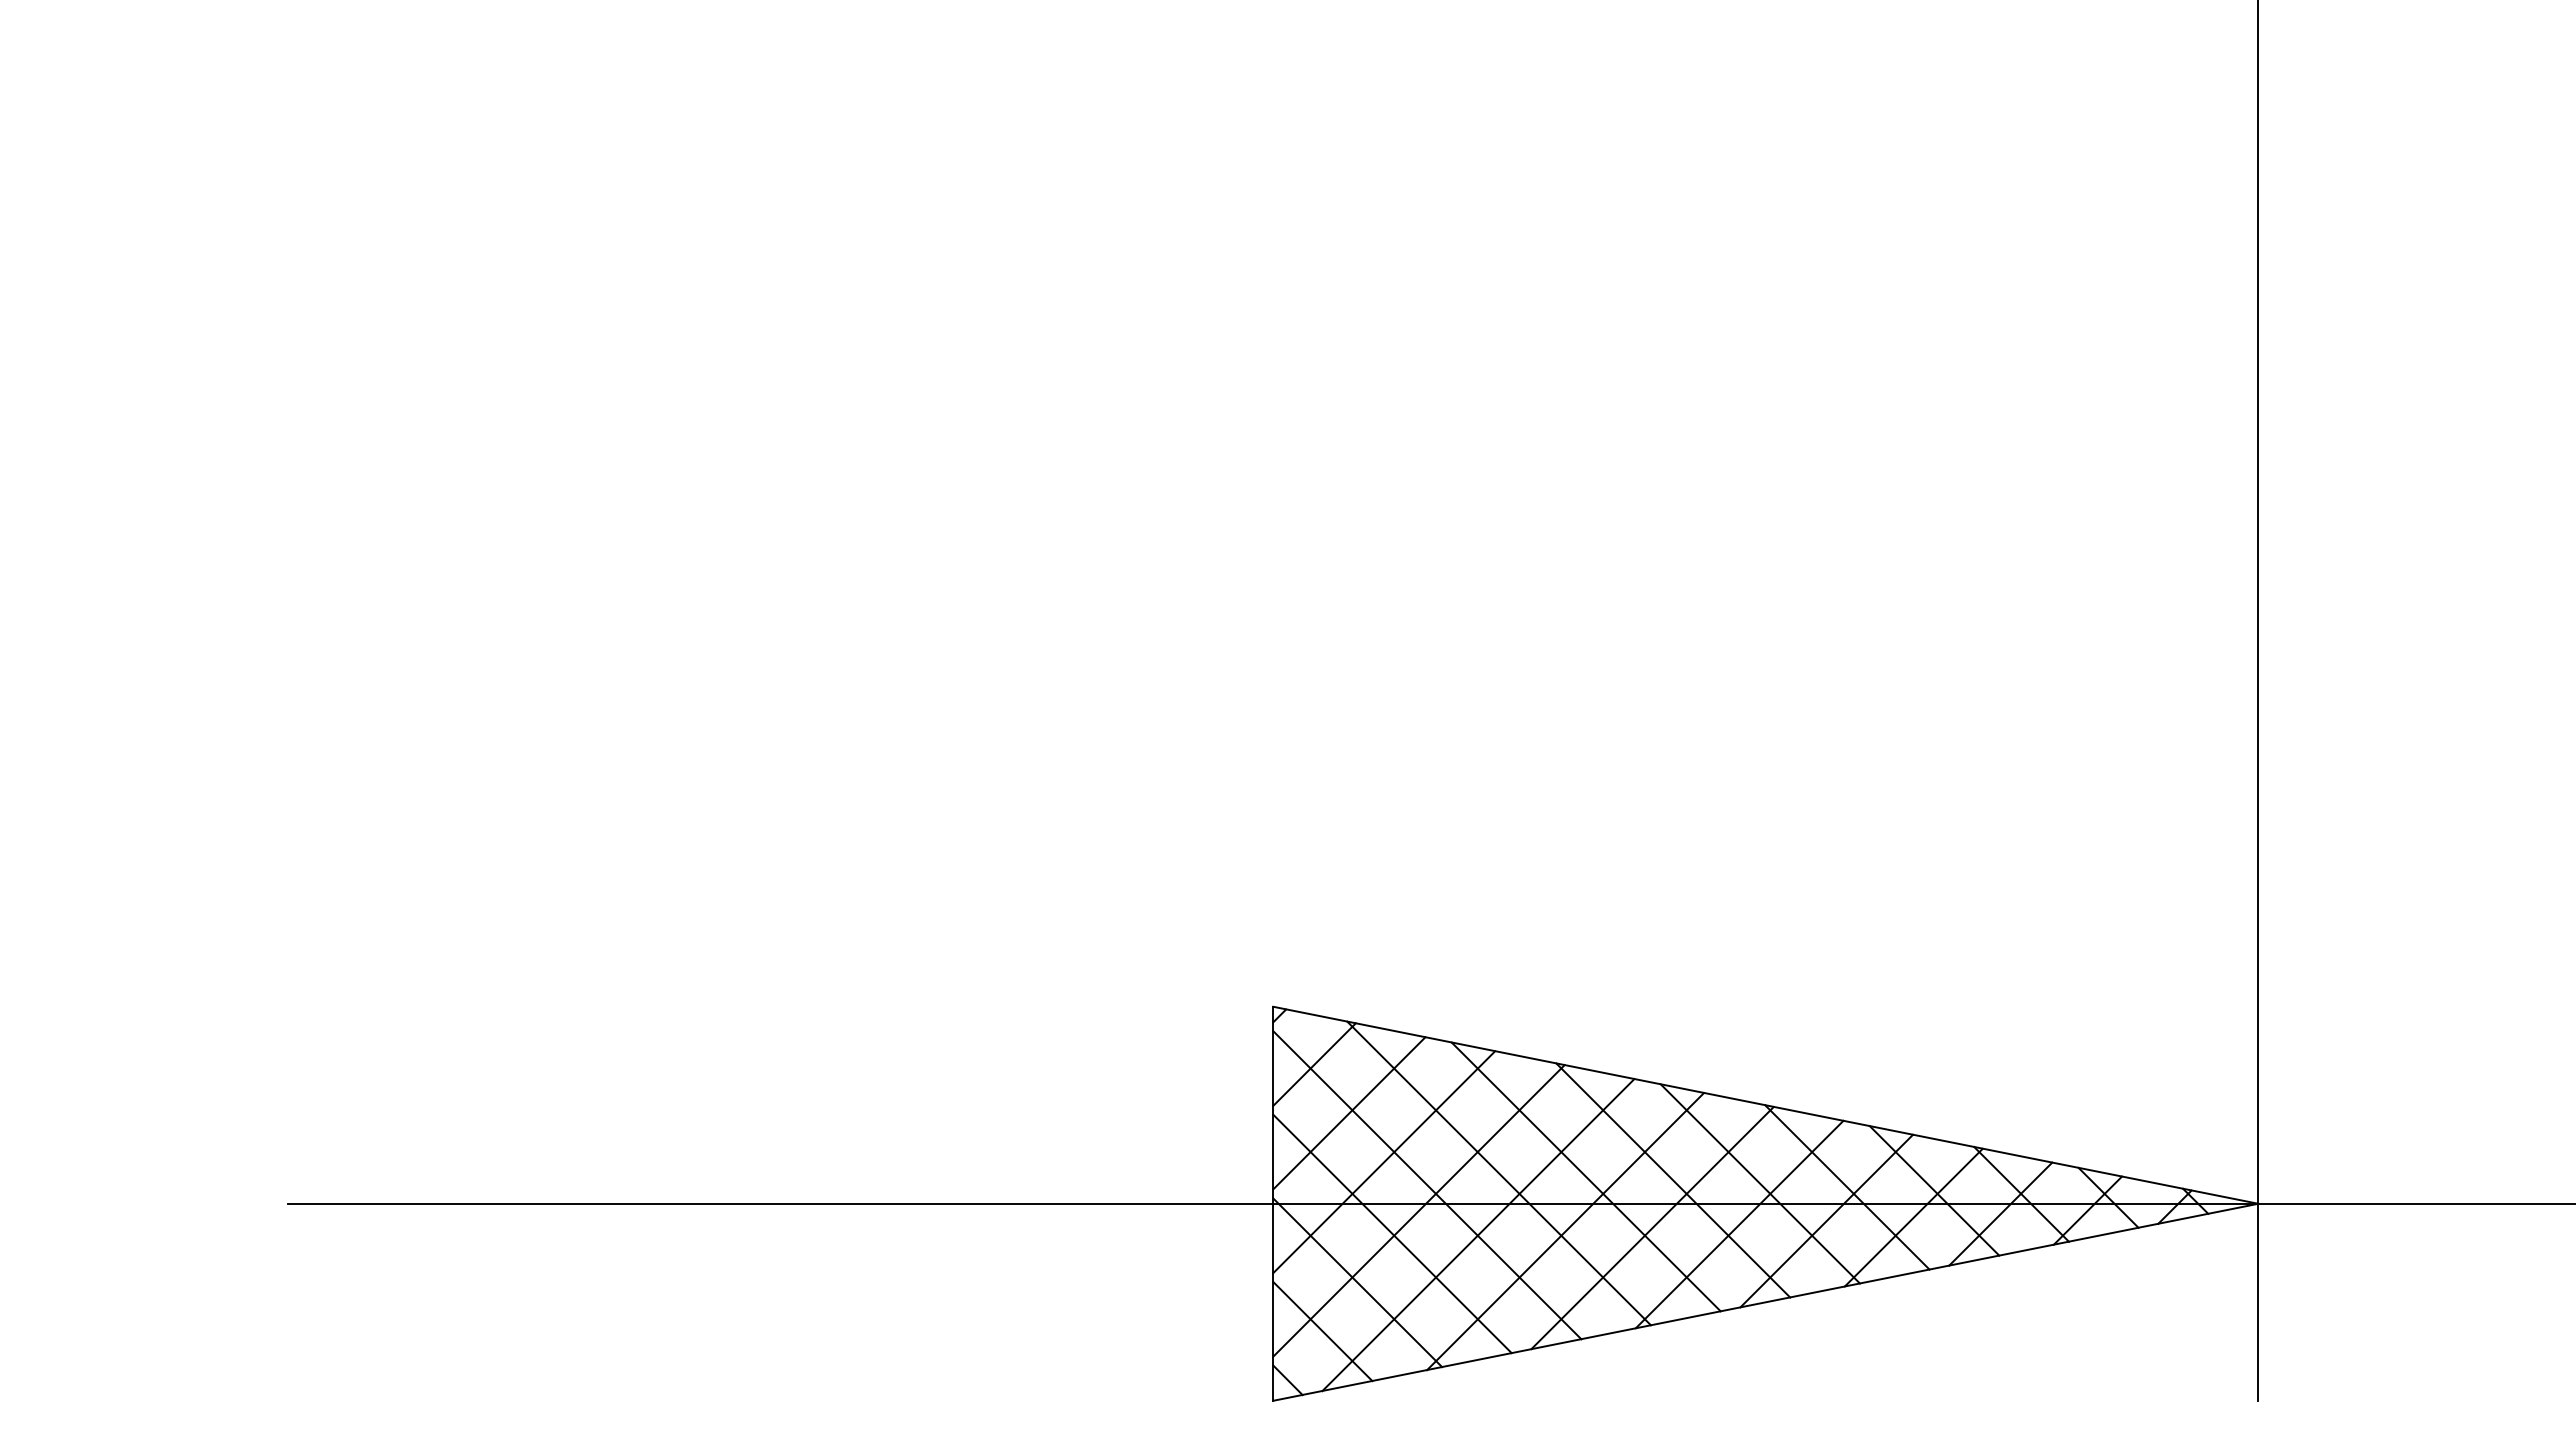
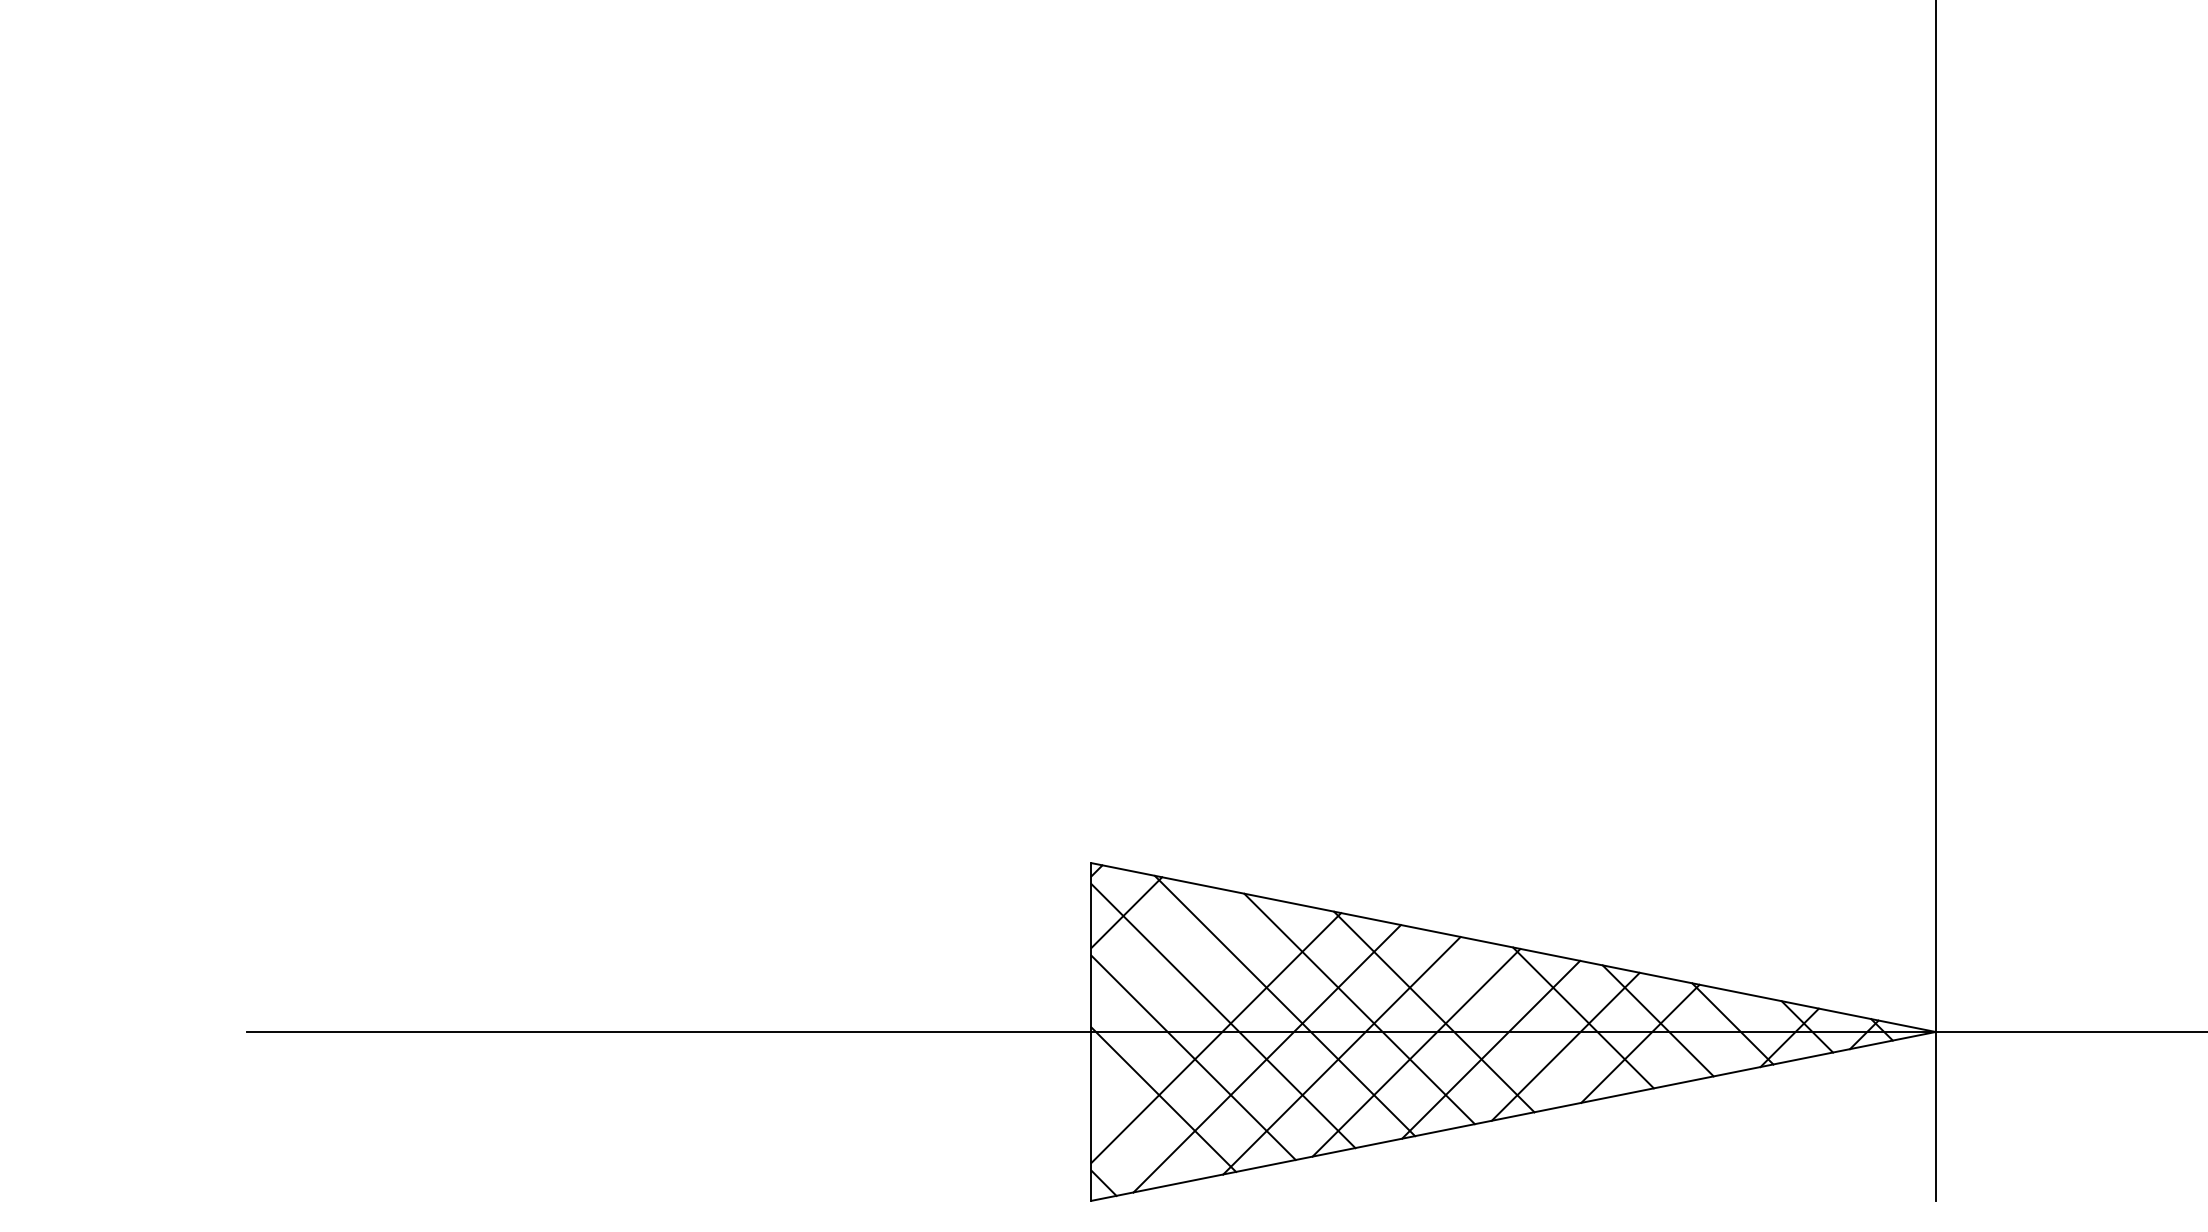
line: (1349, 1113) -> (1156, 954), removed
line: (1384, 1162) -> (1186, 996), removed
line: (1760, 1183) -> (1509, 1014), removed
line: (2000, 1213) -> (1714, 1040), removed
line: (1322, 1331) -> (1133, 1141), removed

